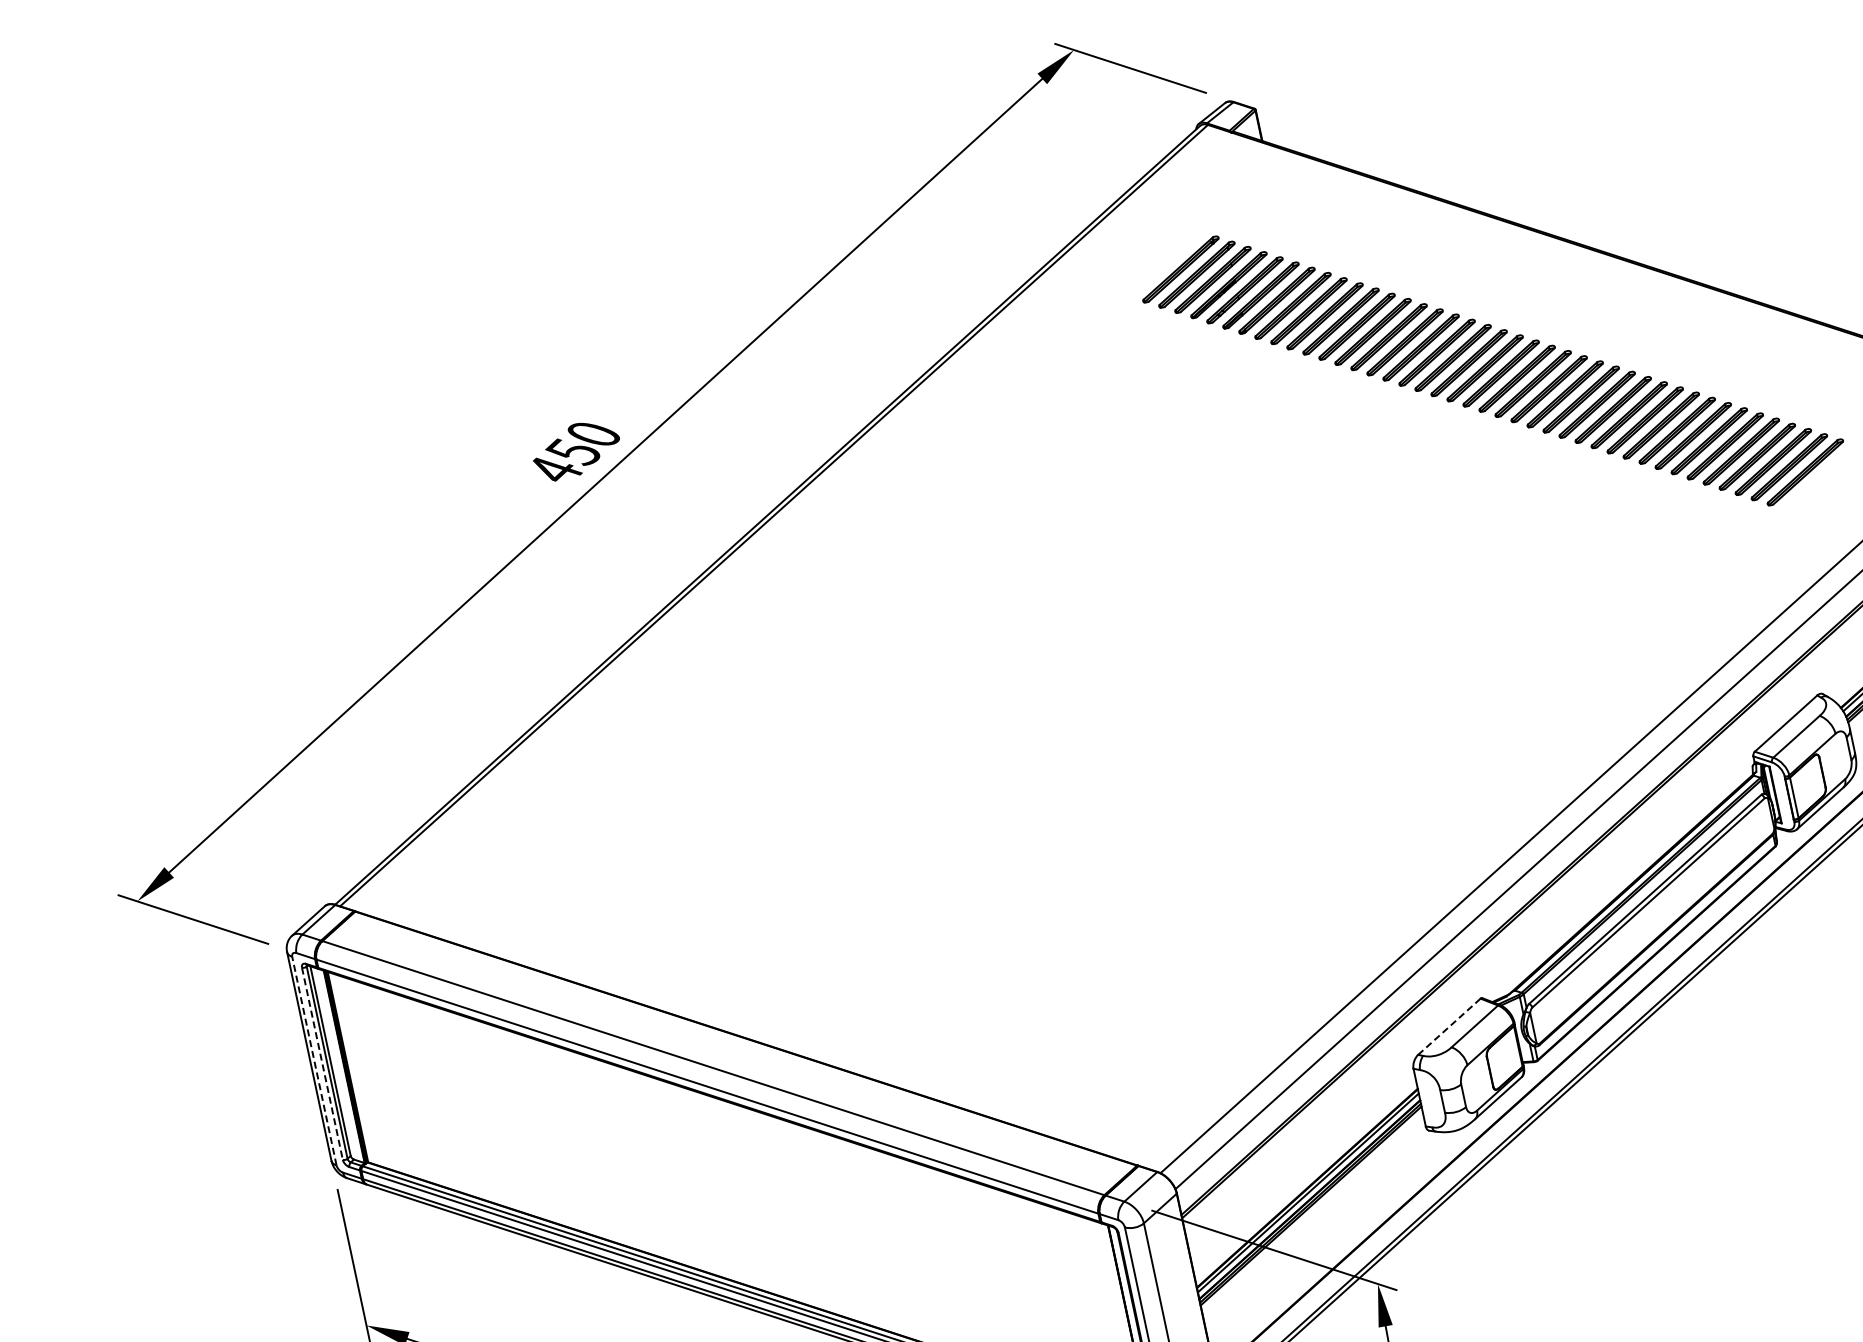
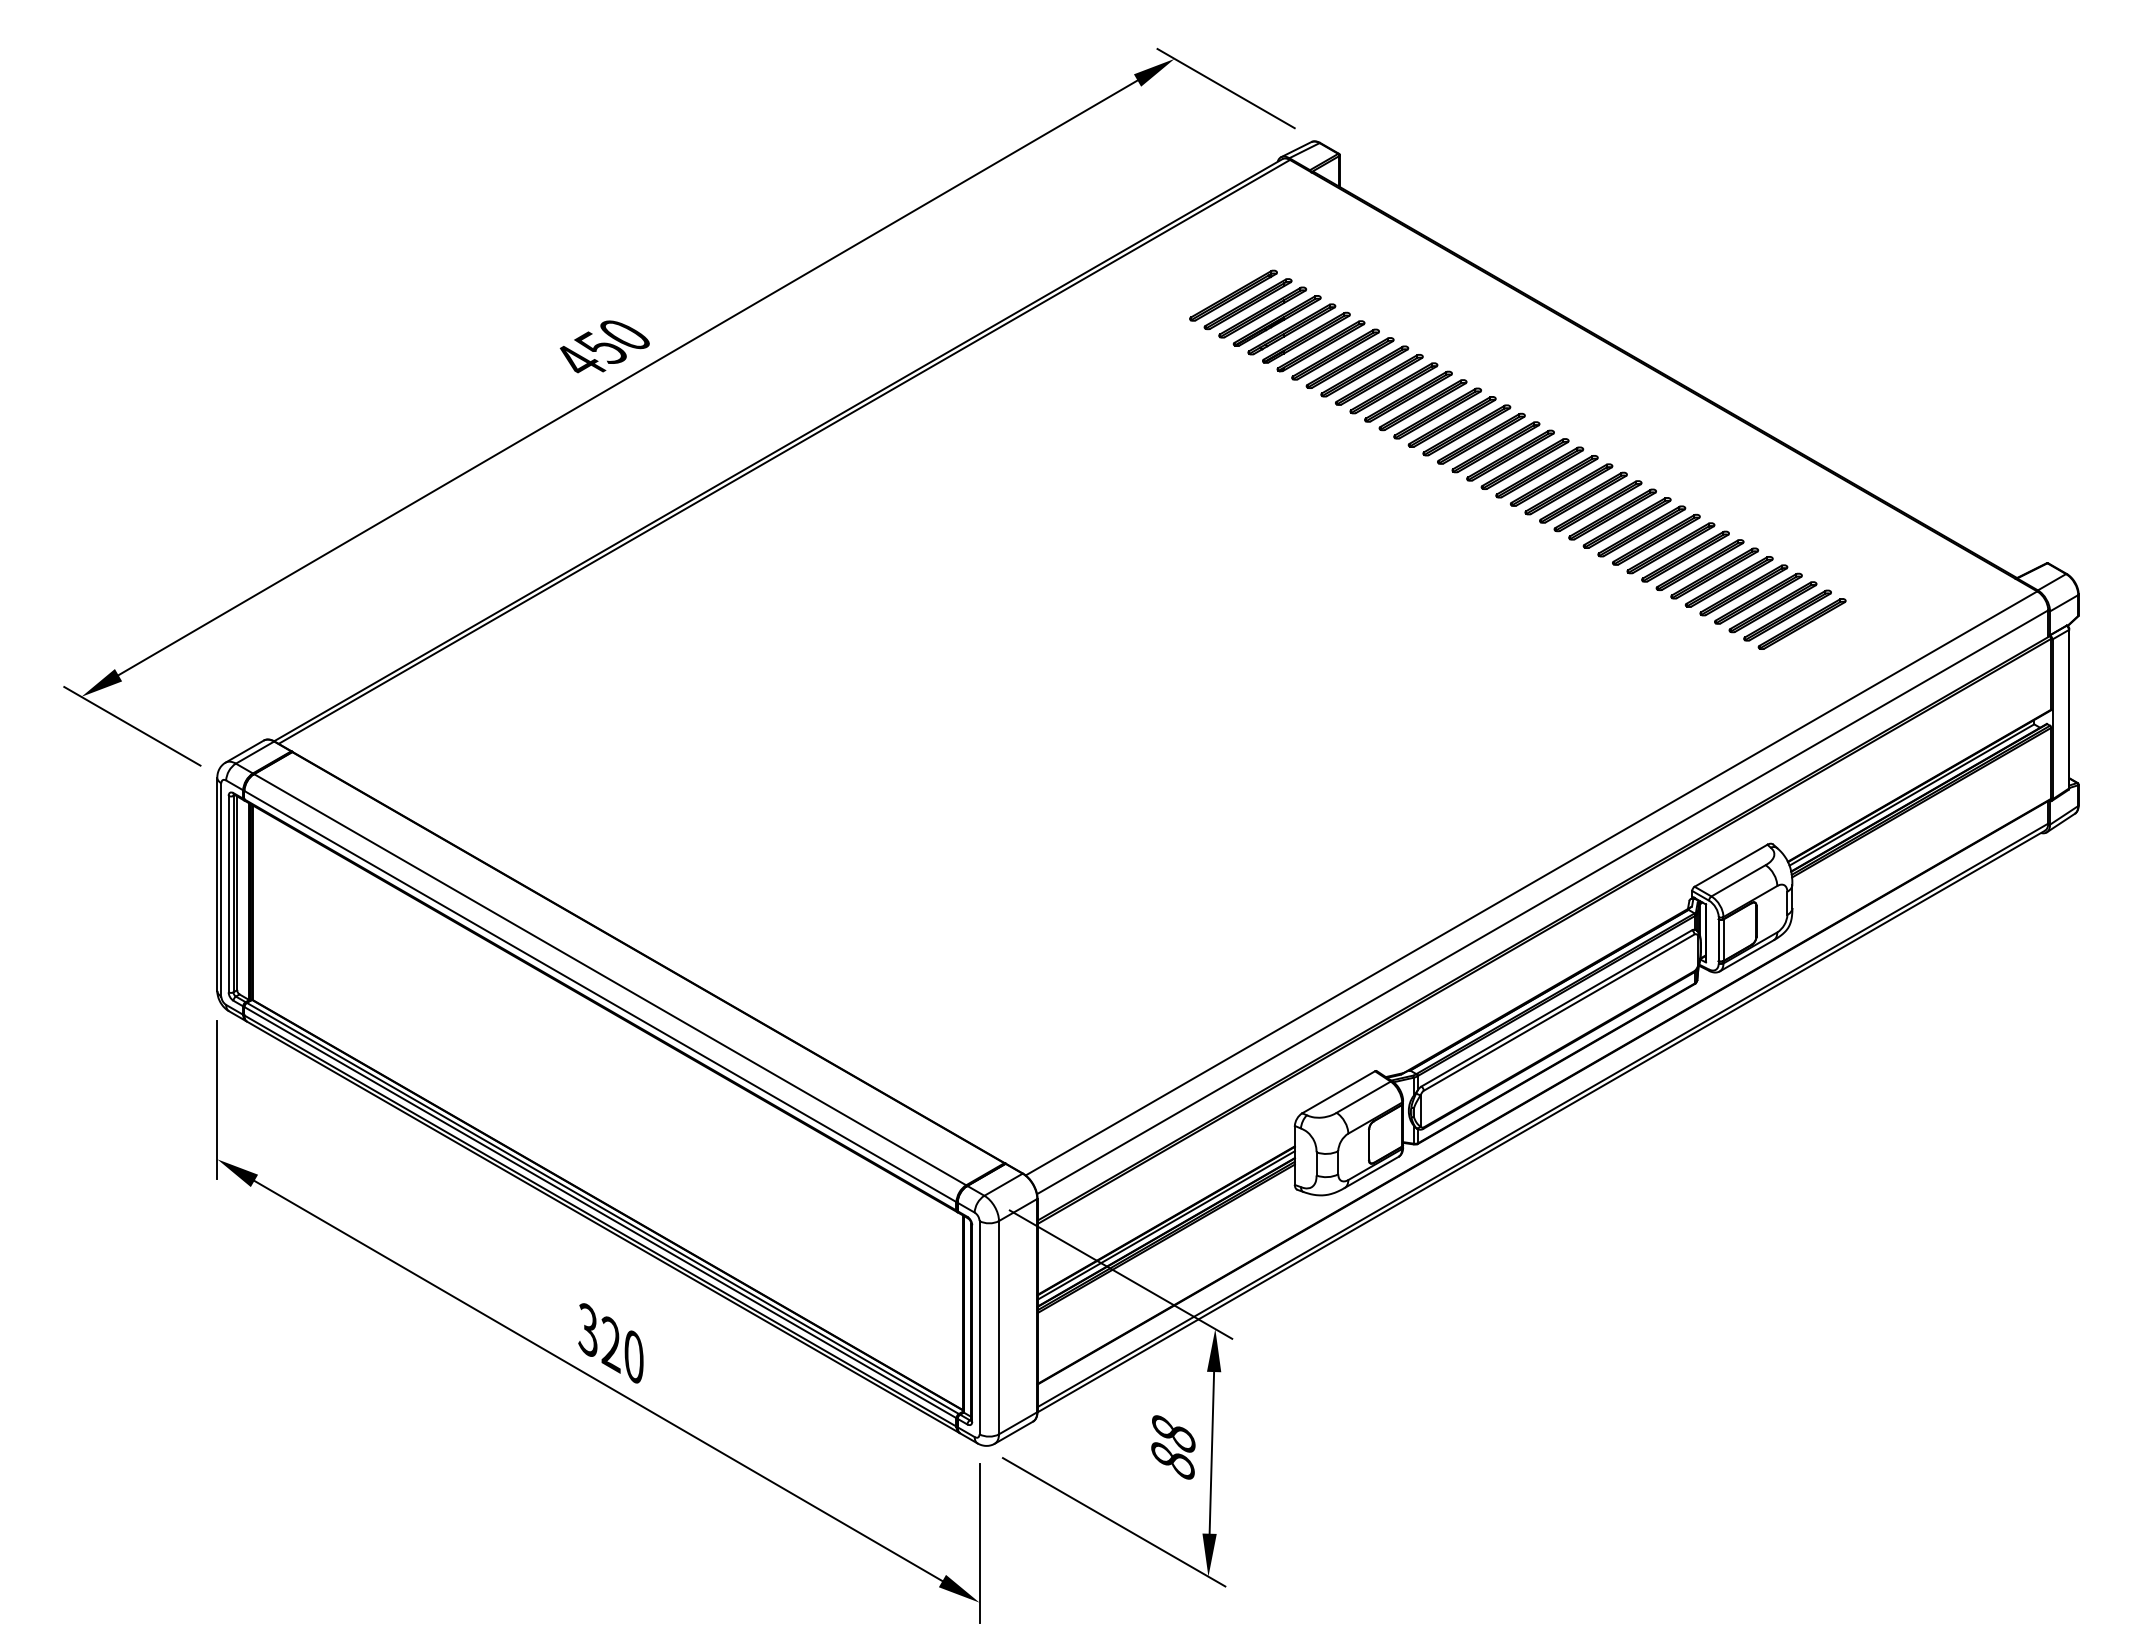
line: (1450, 1026) -> (1339, 1092), dashed -> solid
line: (314, 1060) -> (221, 889), dashed -> solid
line: (322, 1064) -> (228, 894), dashed -> solid

